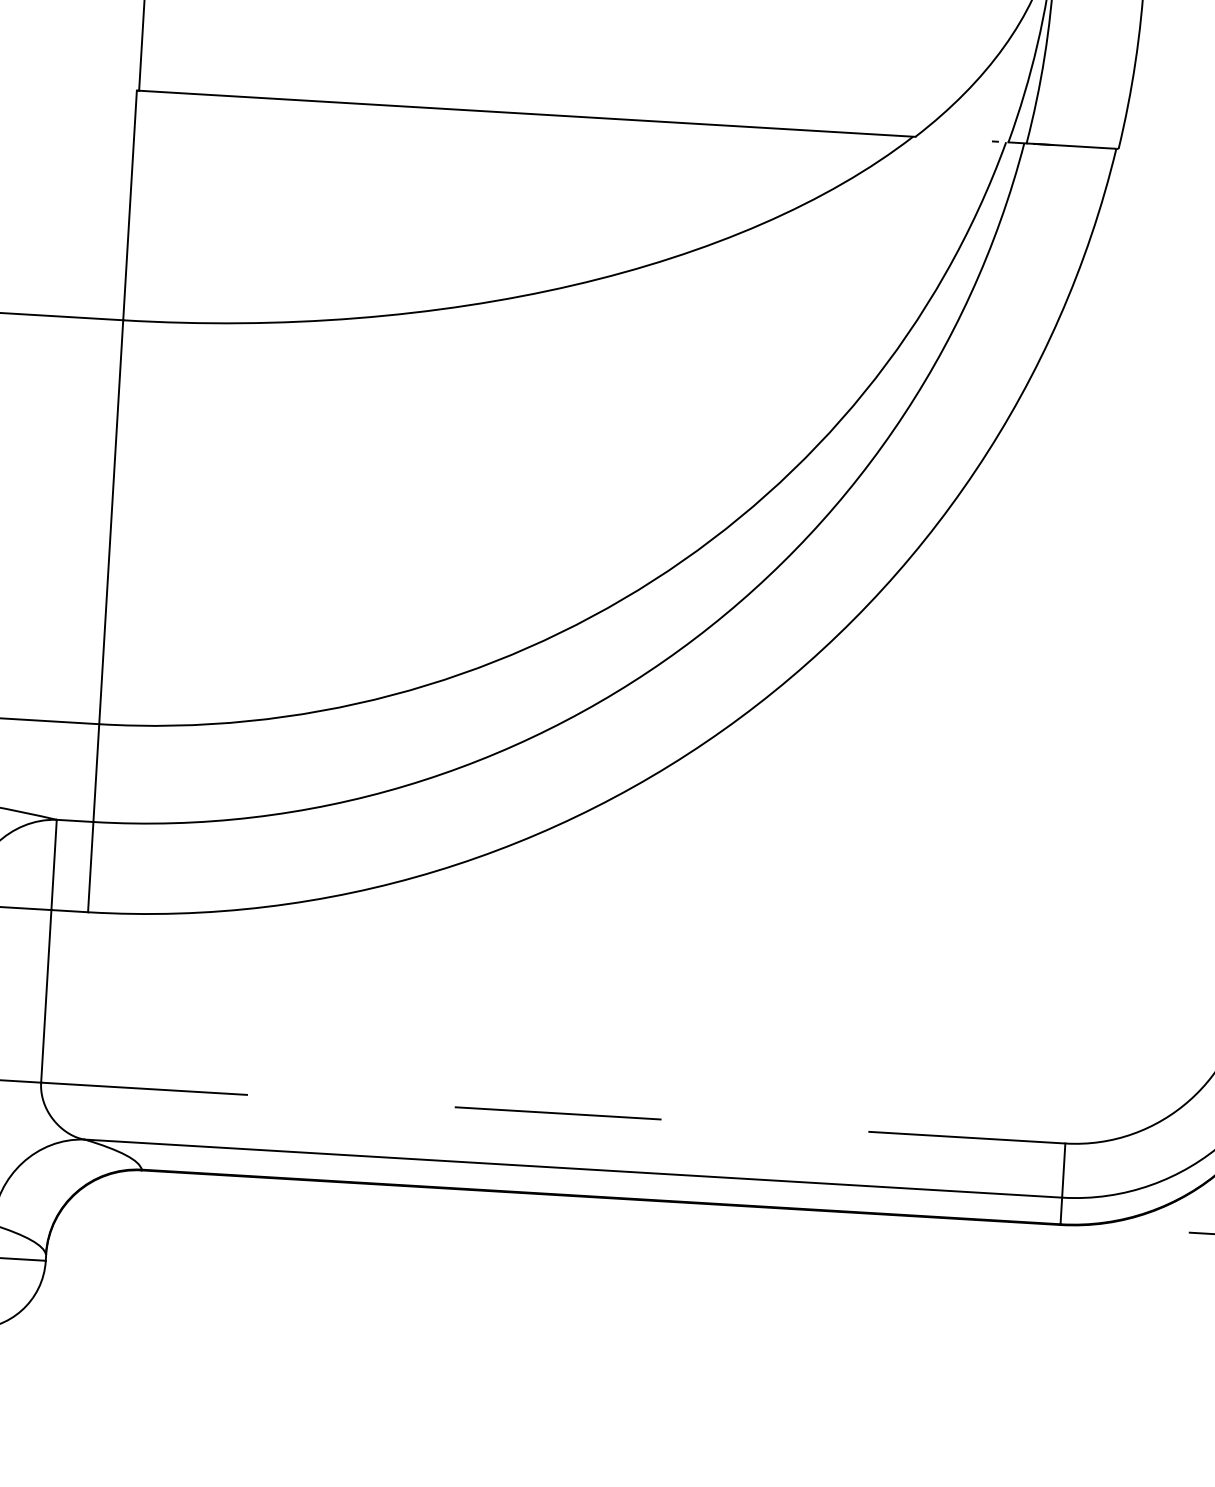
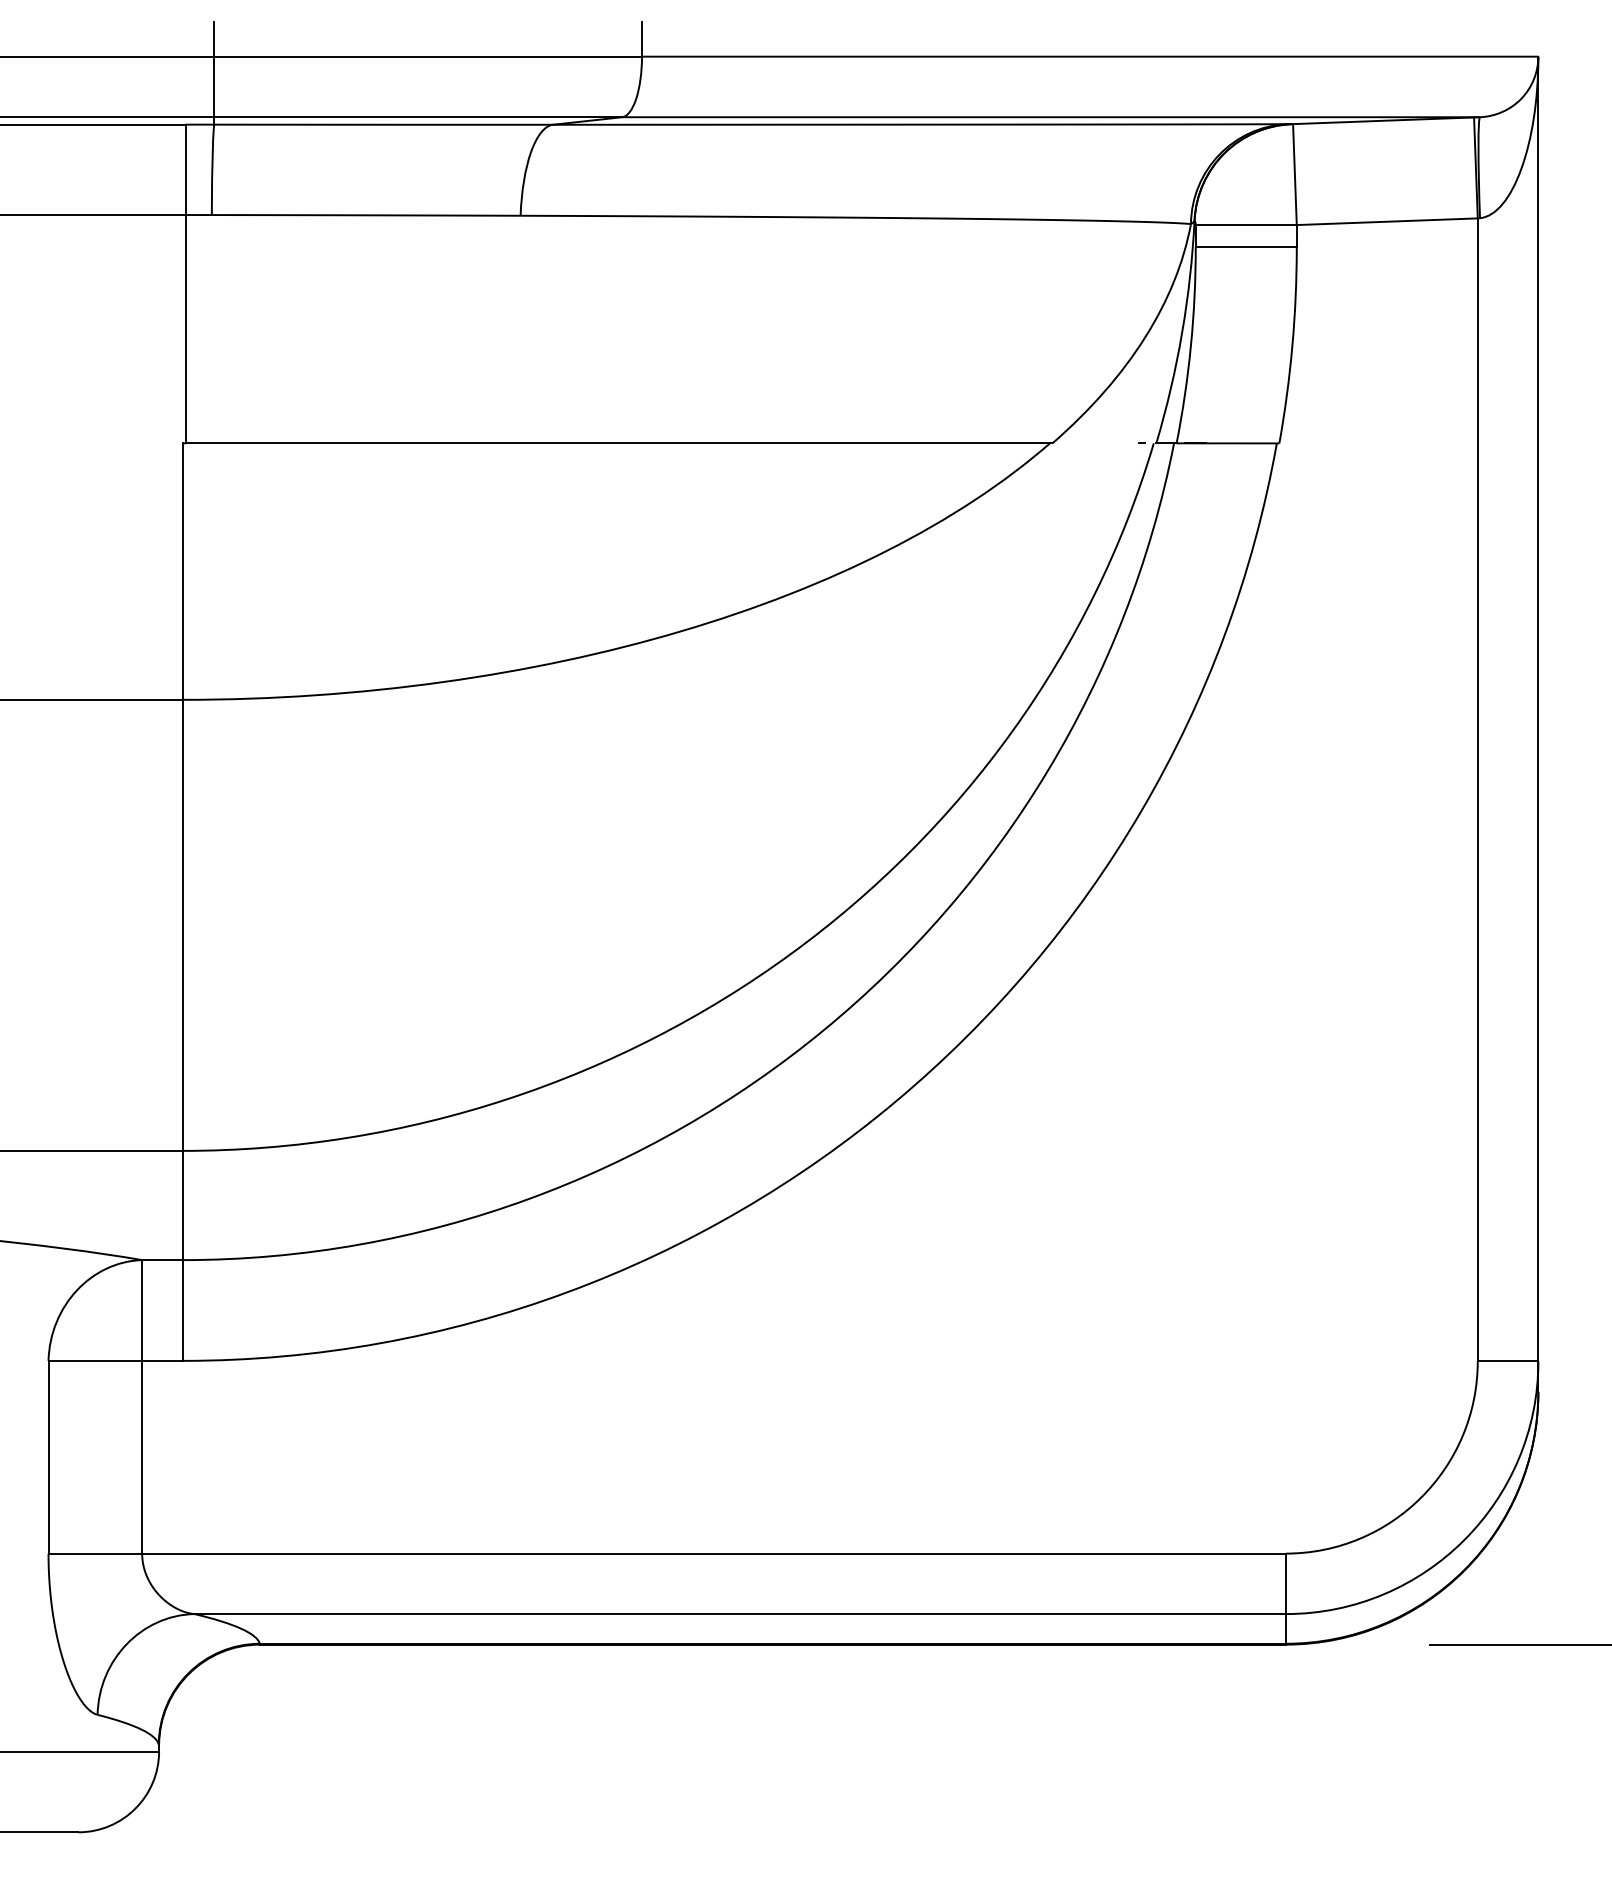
line: (553, 1113) -> (714, 1553), dashed -> solid

